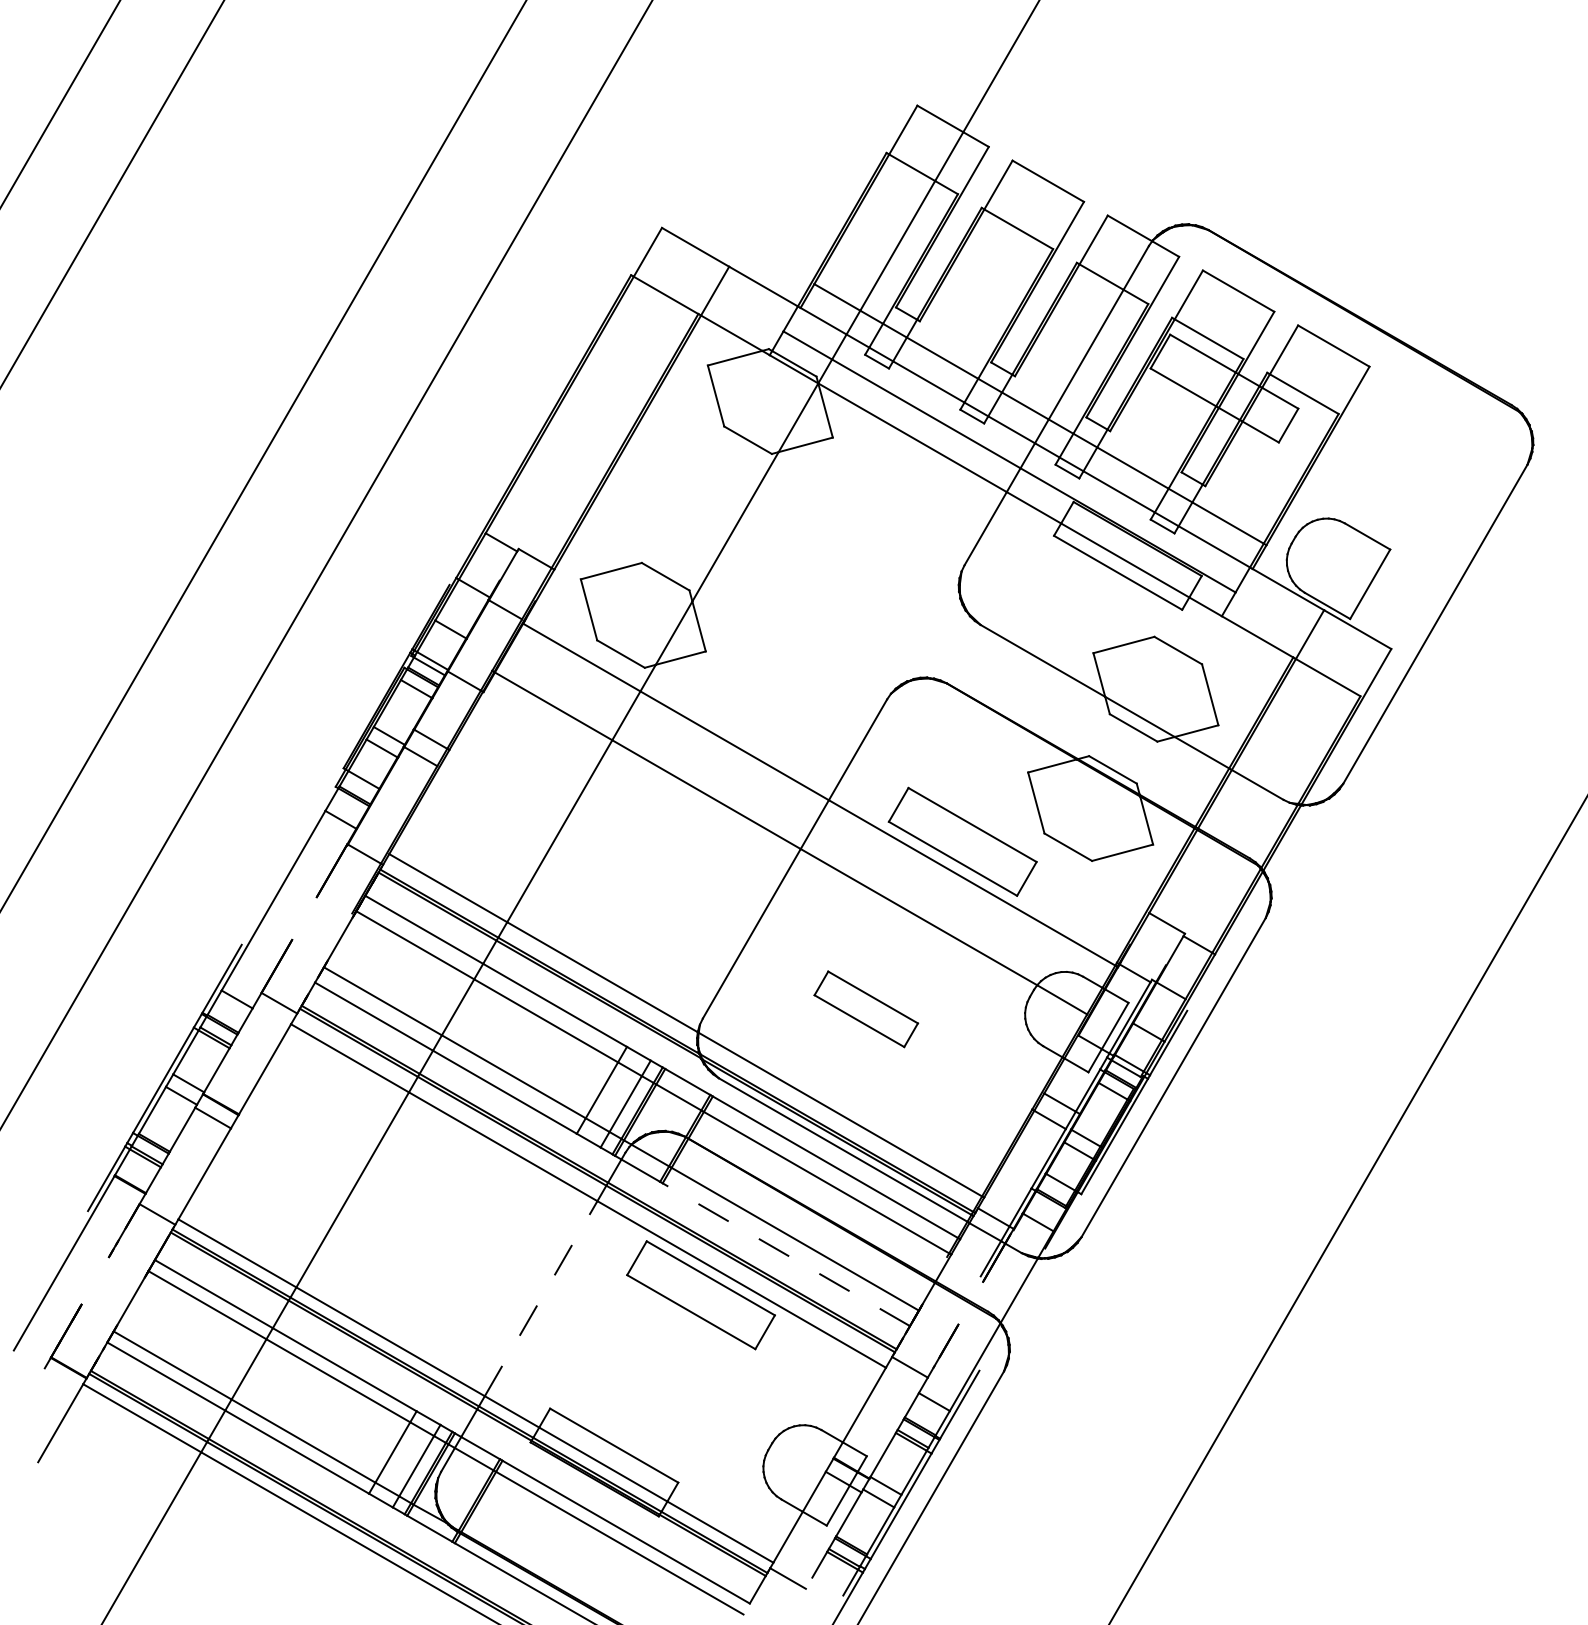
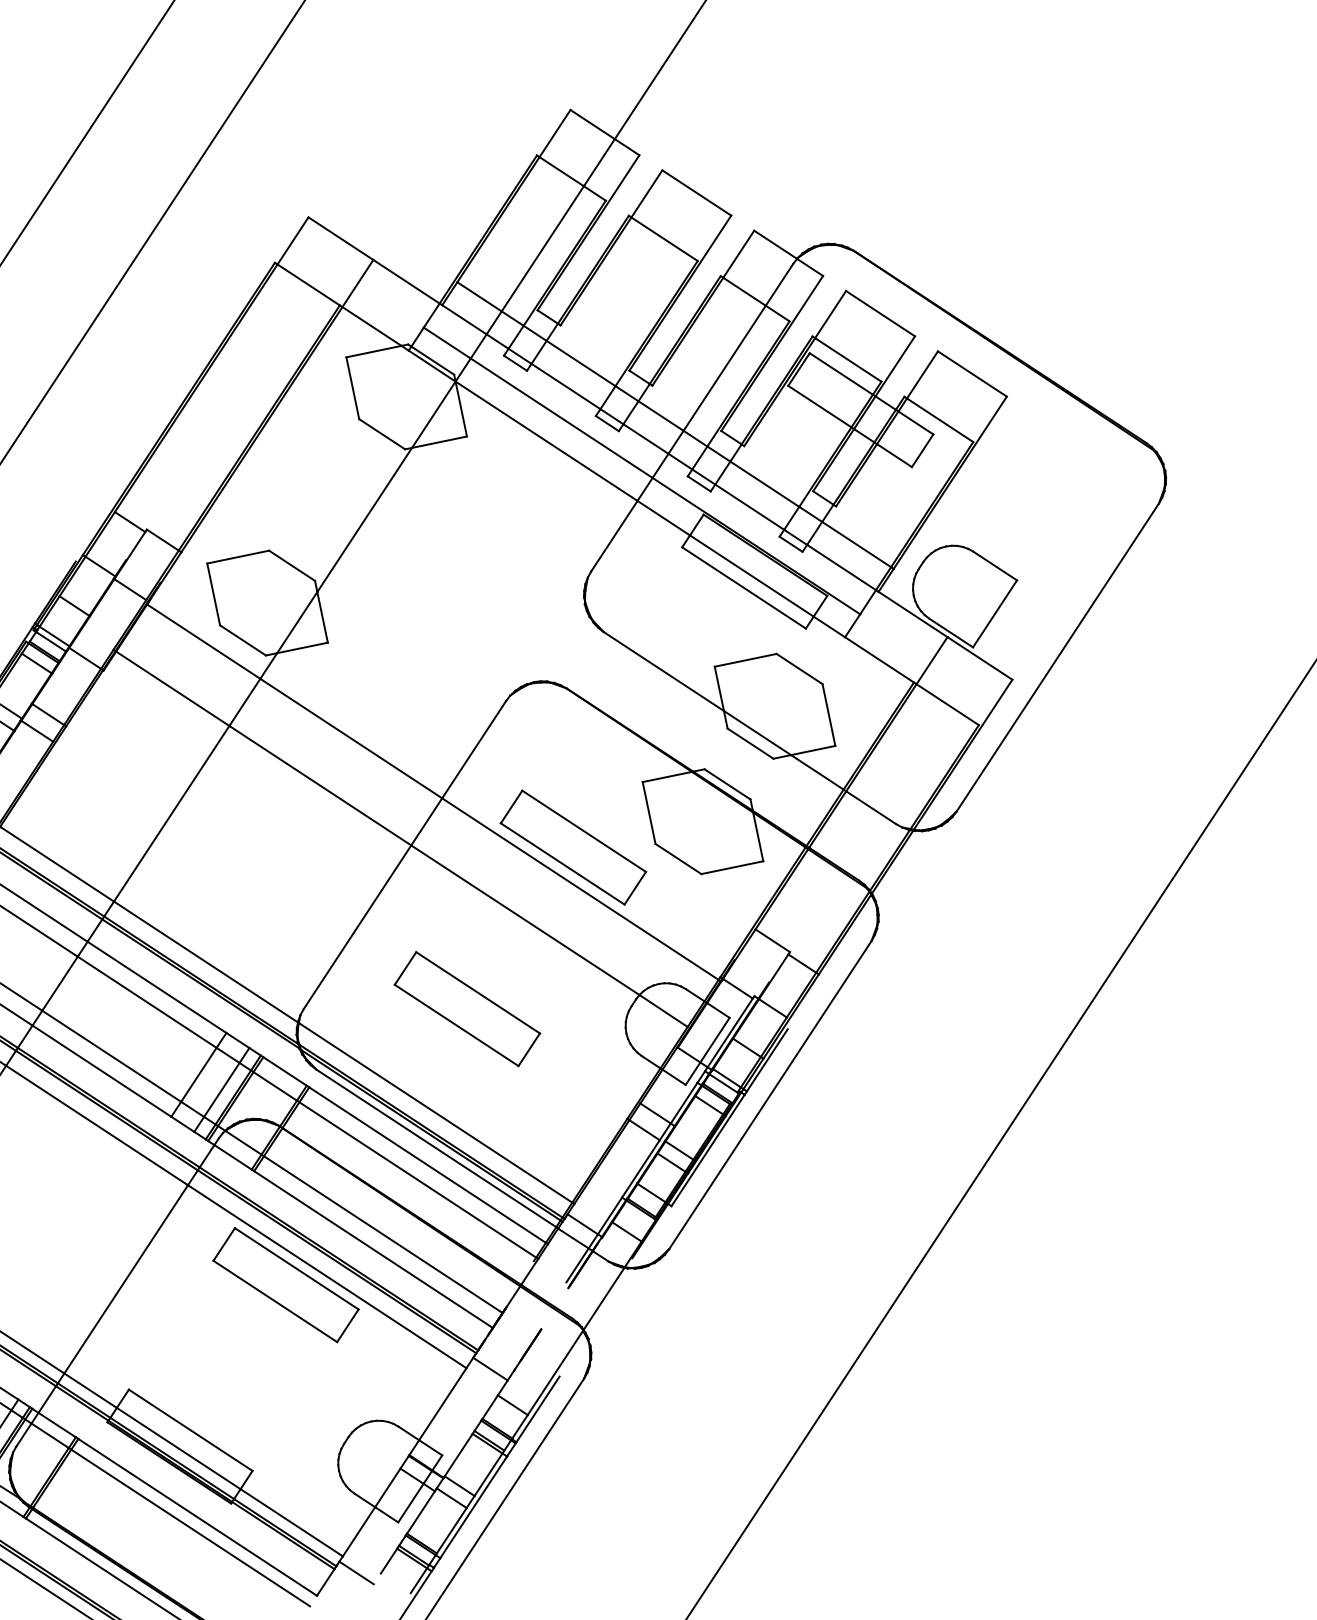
part: (866, 1009) -> (467, 1009), size x1.43
line: (786, 1254) -> (373, 1249), dashed -> solid
line: (541, 1298) -> (126, 1279), dashed -> solid

